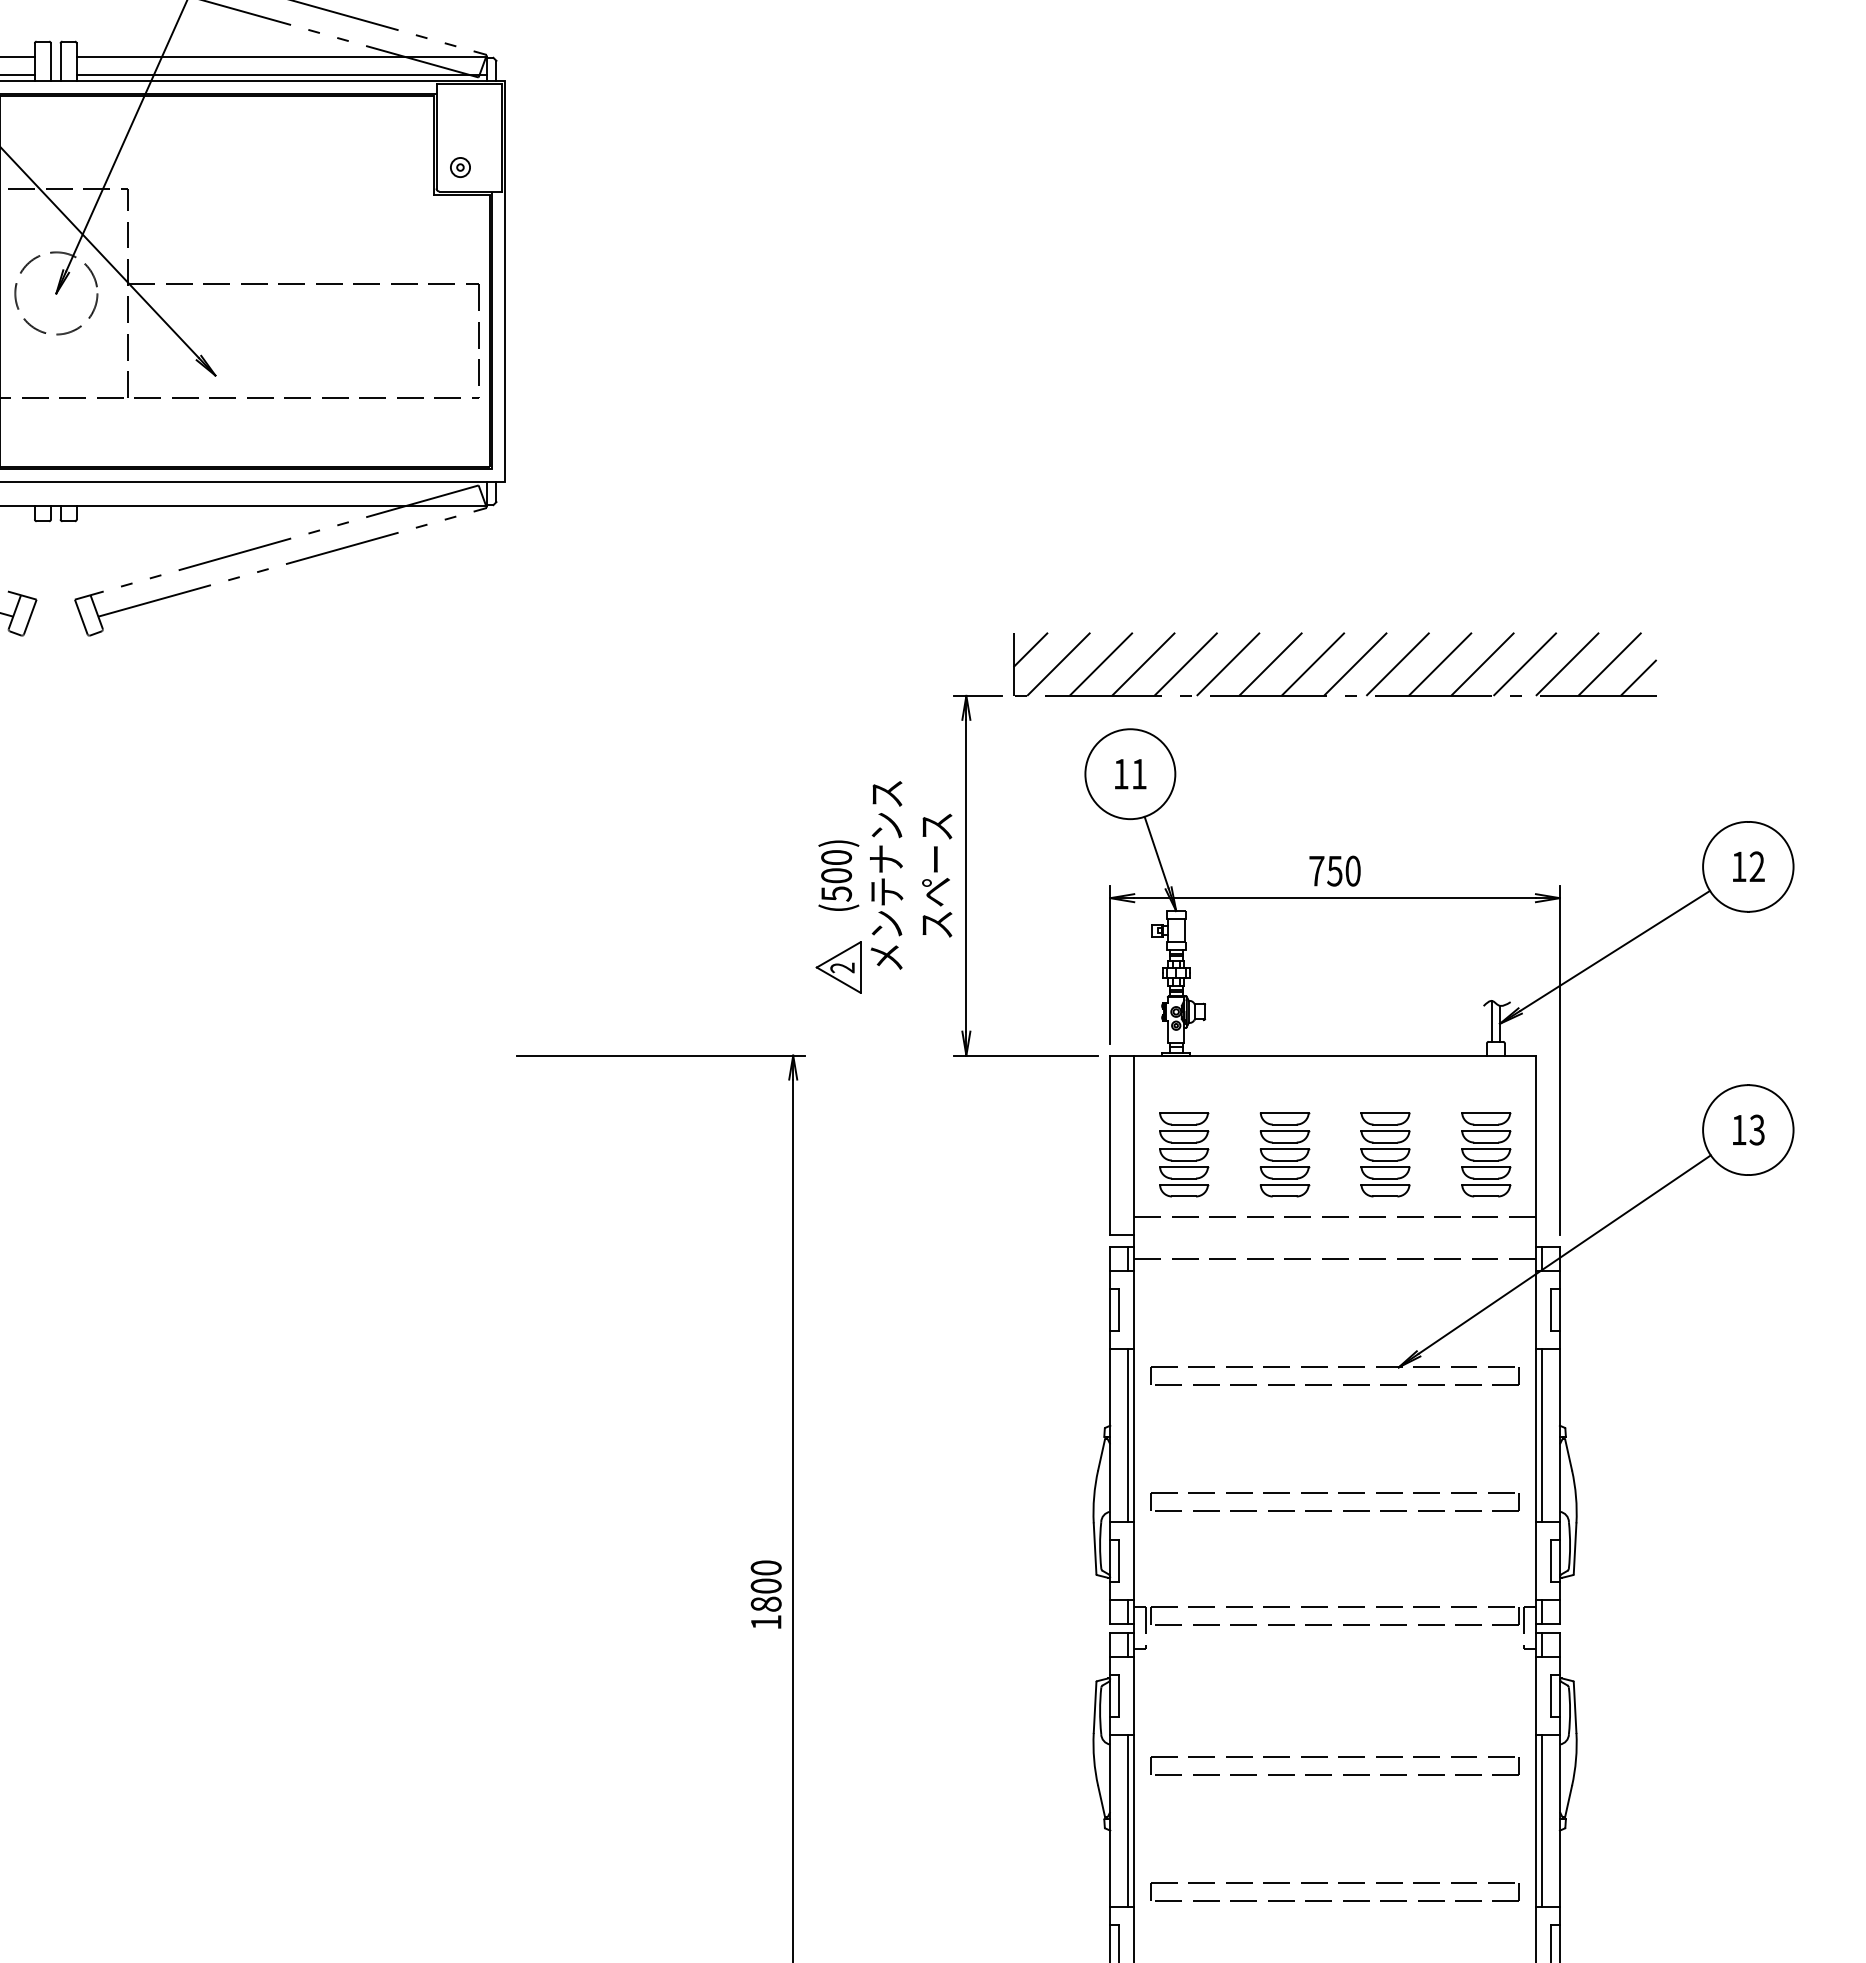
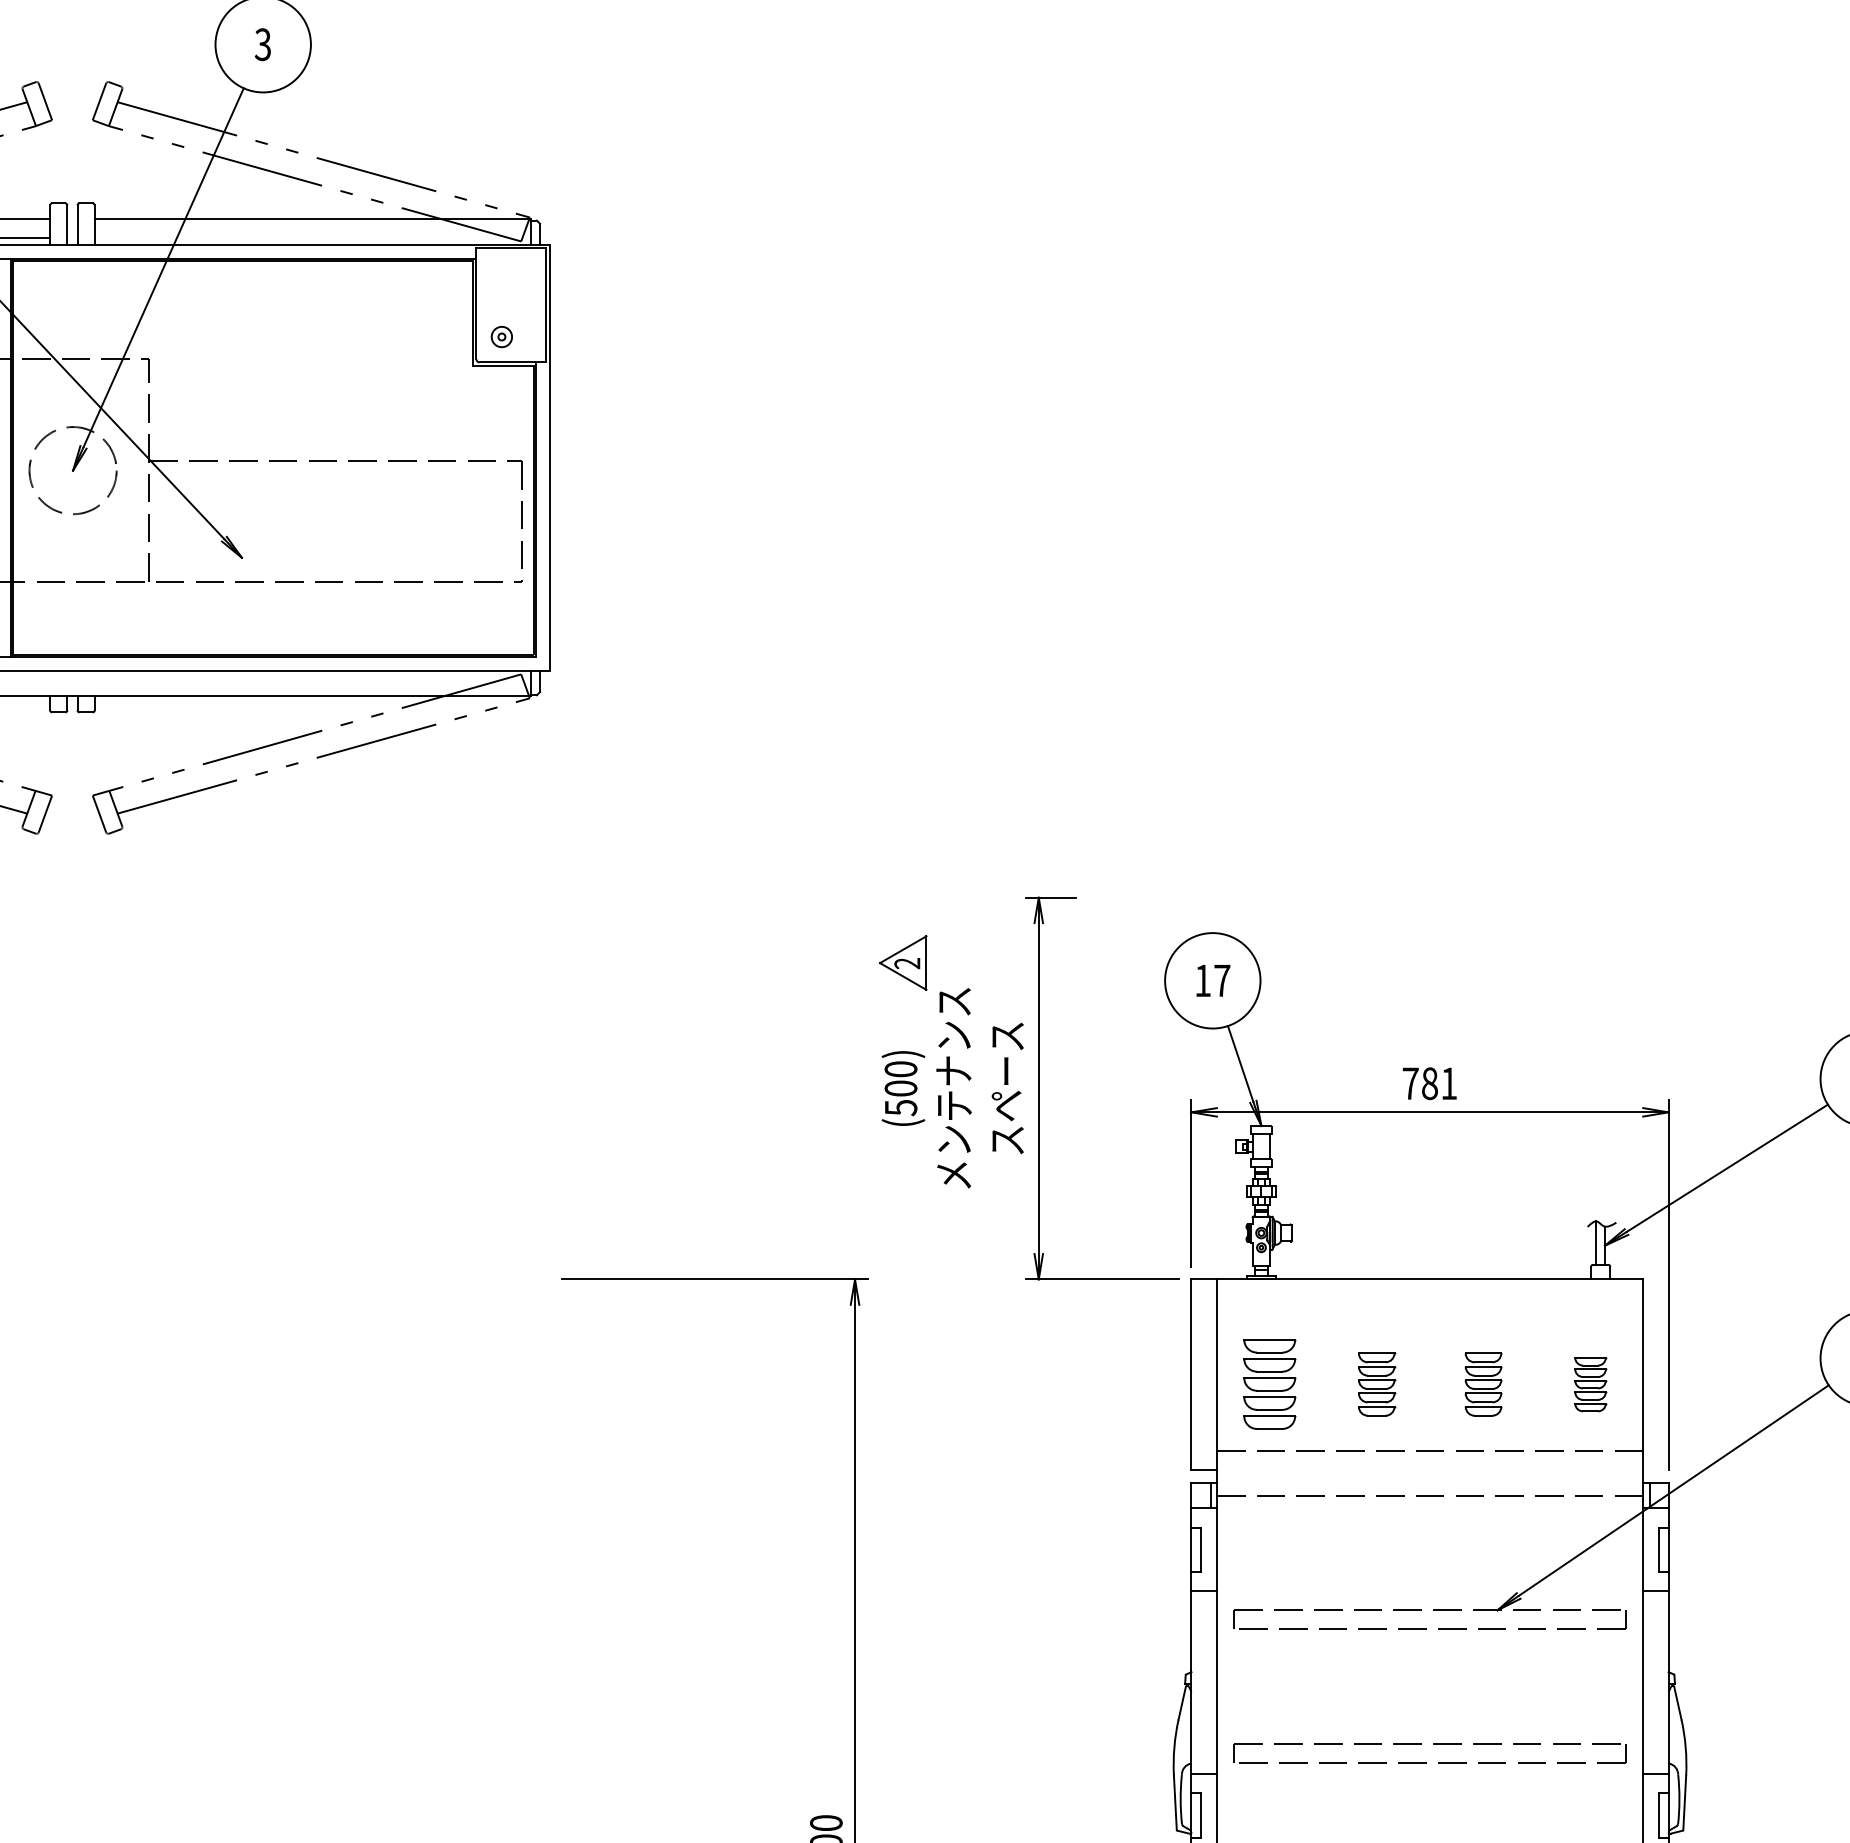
line: (281, 74) -> (311, 238), removed
part: (1344, 673) -> (1440, 873), removed
text: (1139, 774) -> (1222, 981), 11 -> 17
text: (1343, 870) -> (1438, 1082), 750 -> 781
part: (838, 967) -> (903, 963), moved
part: (1284, 1154) -> (1376, 1384), size x0.7
part: (1385, 1154) -> (1483, 1384), size x0.7
part: (1486, 1154) -> (1590, 1384), size x0.6
line: (1128, 1435) -> (1210, 1682), removed
line: (1541, 1435) -> (1649, 1682), removed

